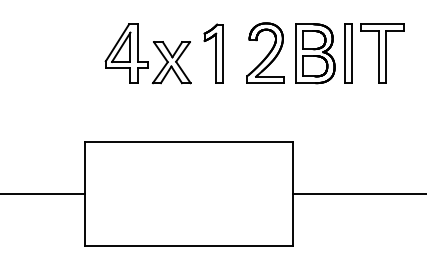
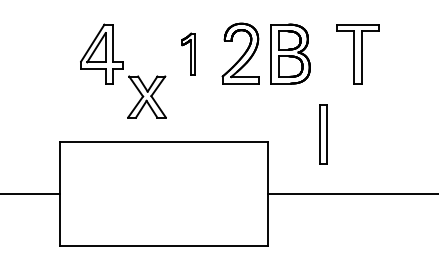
part: (213, 53) -> (188, 53), size x0.7
part: (348, 54) -> (323, 134), moved
part: (171, 62) -> (146, 96), moved

